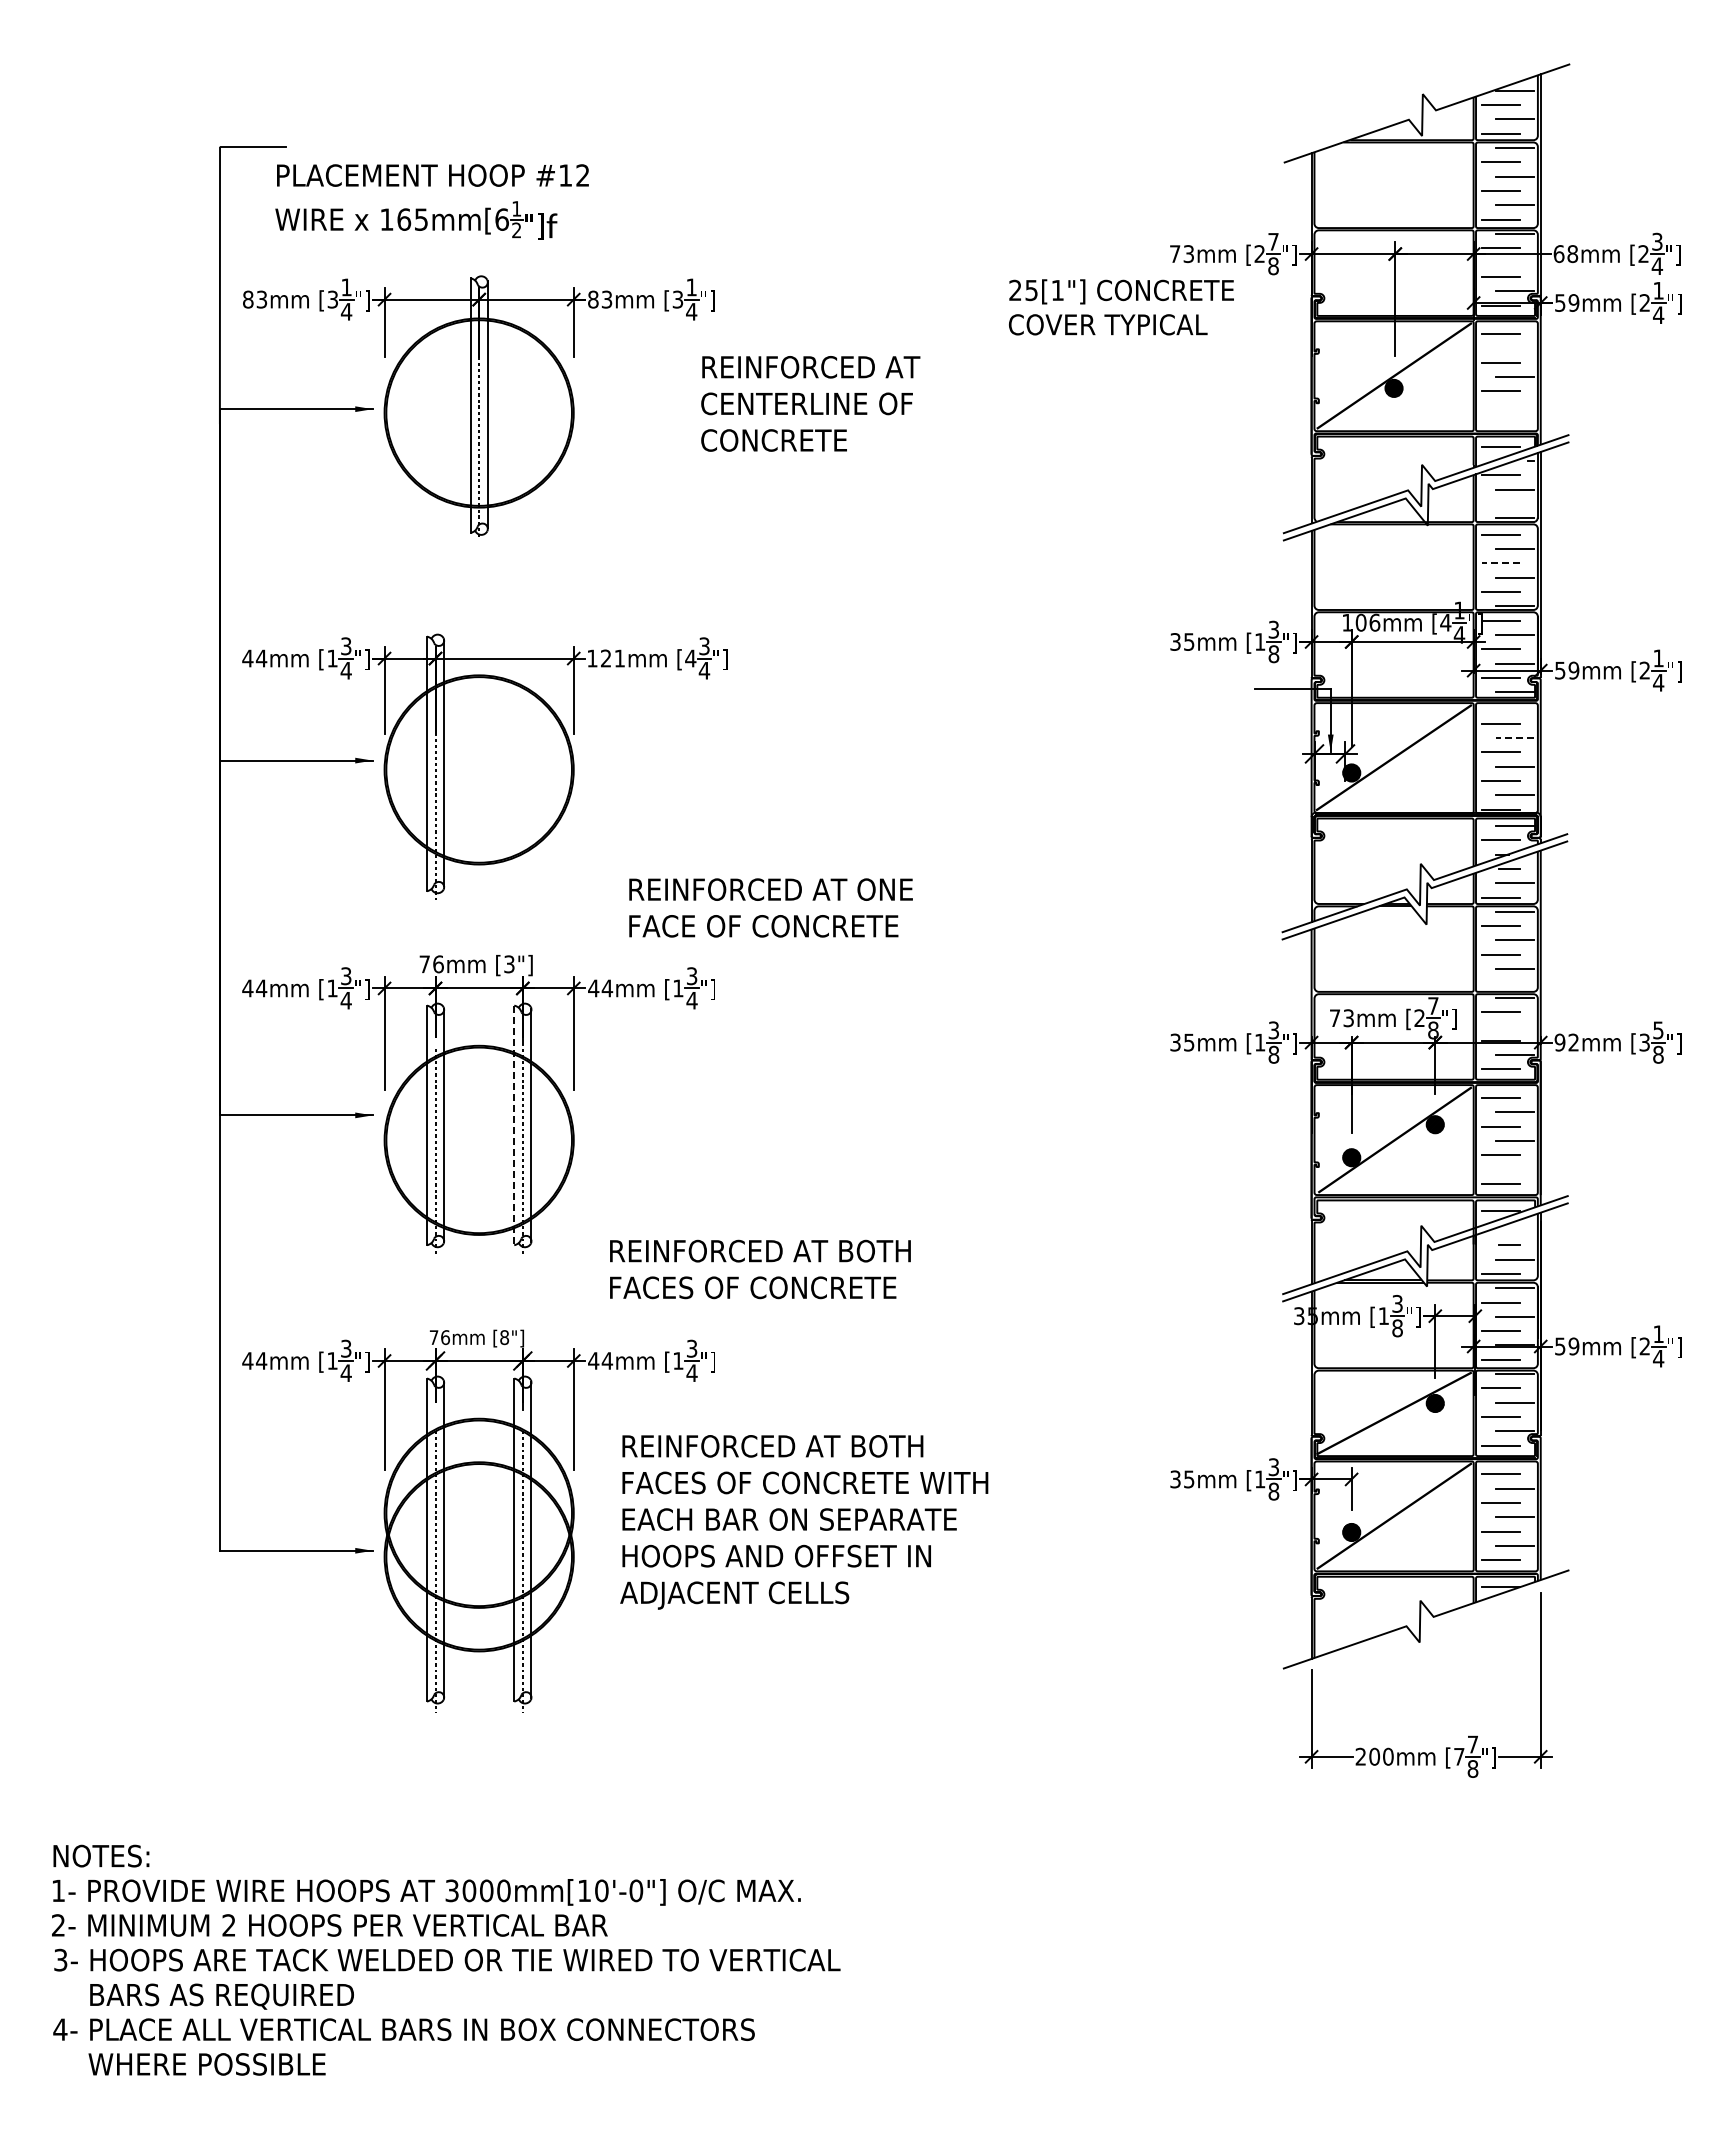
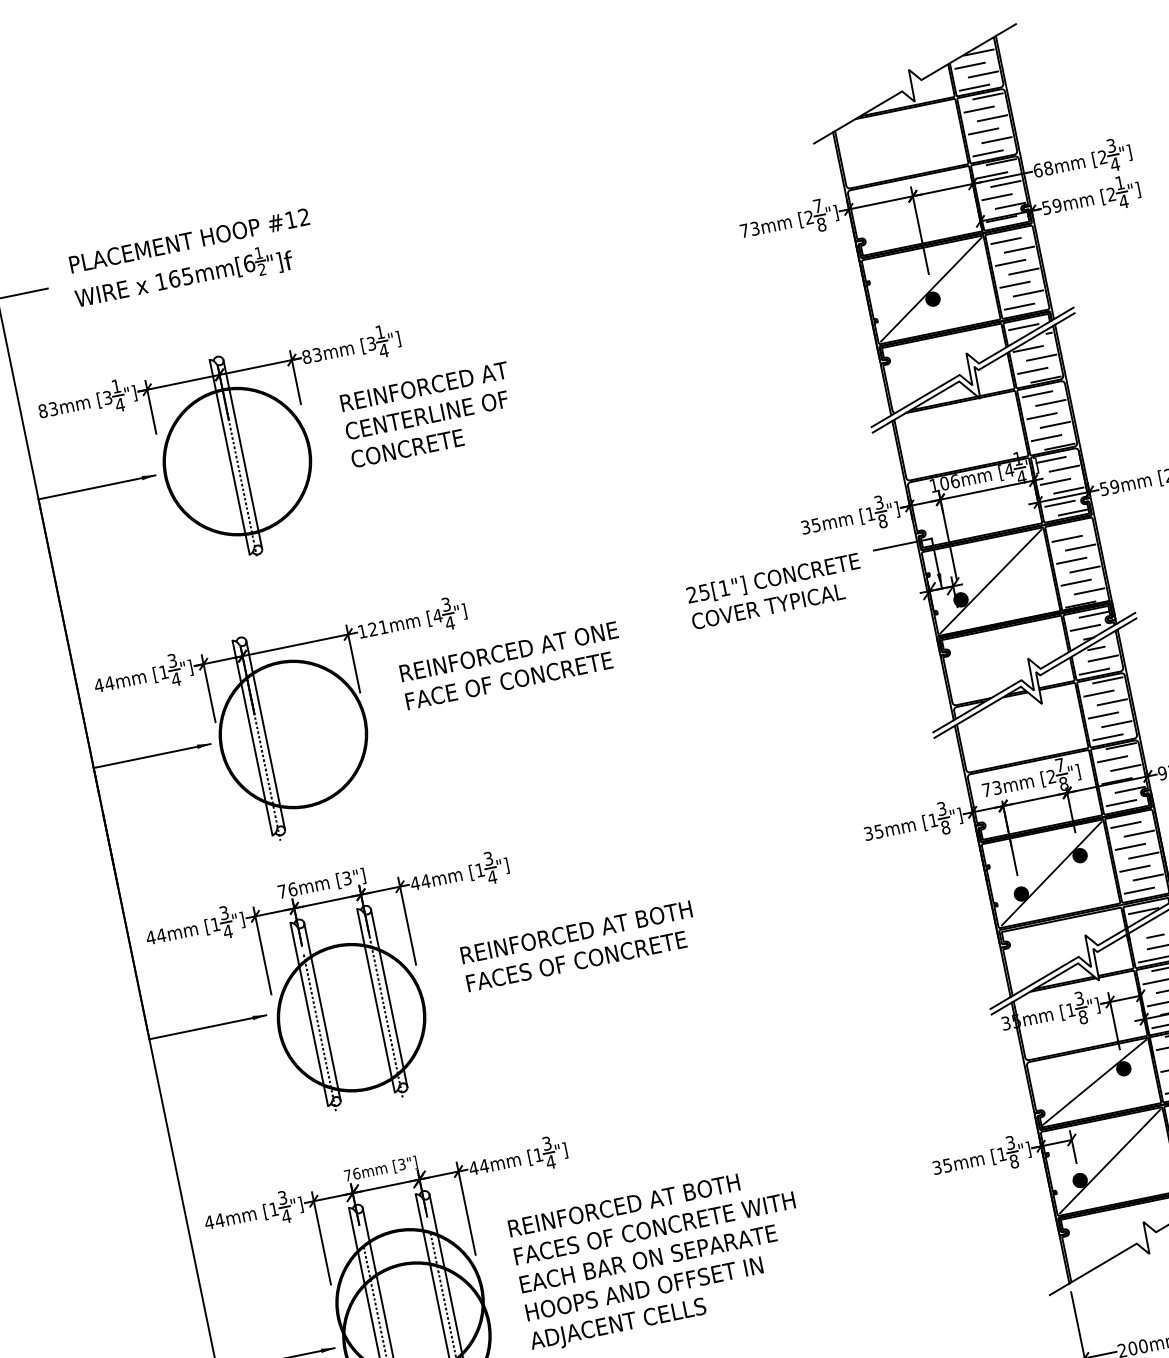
part: (425, 208) -> (188, 267), moved
line: (1515, 262) -> (1006, 183), added
text: (1121, 307) -> (775, 591), moved
line: (1515, 348) -> (1019, 249), added
text: (810, 403) -> (429, 414), moved
line: (1515, 405) -> (1028, 293), added
line: (1500, 420) -> (1019, 307), added
line: (1500, 504) -> (1032, 371), added
line: (1500, 563) -> (1041, 416), dashed -> solid
line: (1514, 738) -> (1080, 547), dashed -> solid
text: (770, 907) -> (511, 665), moved
line: (1500, 983) -> (1107, 737), added
line: (1515, 1026) -> (1126, 767), added
line: (514, 1125) -> (376, 1000), dashed -> solid
line: (1515, 1169) -> (1148, 877), added
text: (760, 1269) -> (579, 946), moved
text: (504, 1337) -> (401, 1164), [8"] -> [3"]

